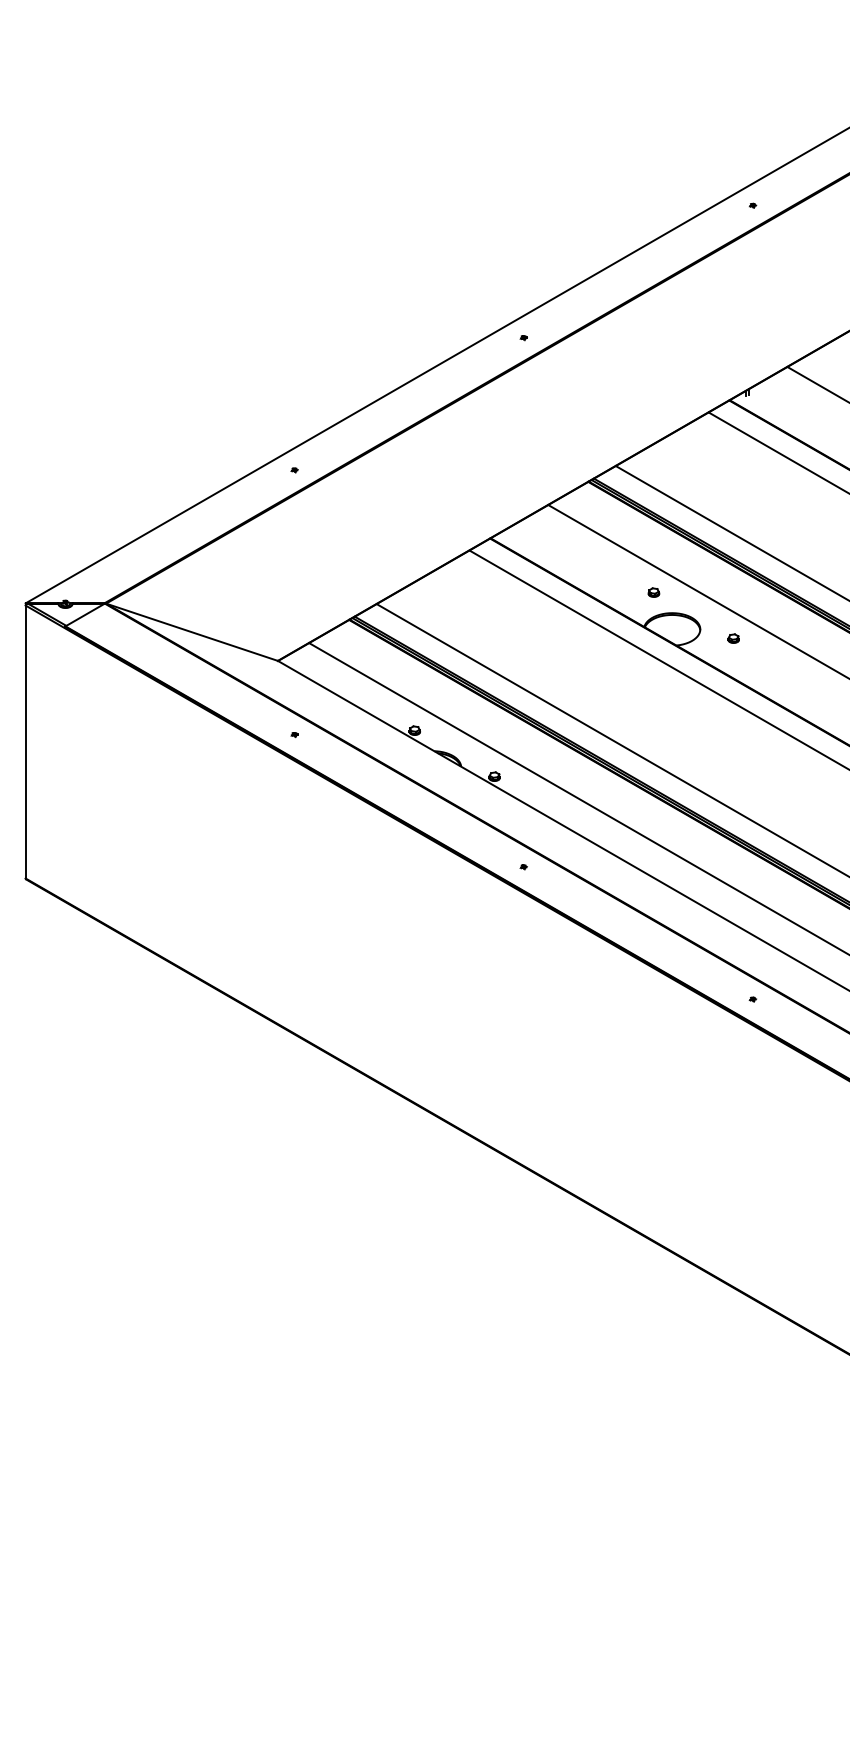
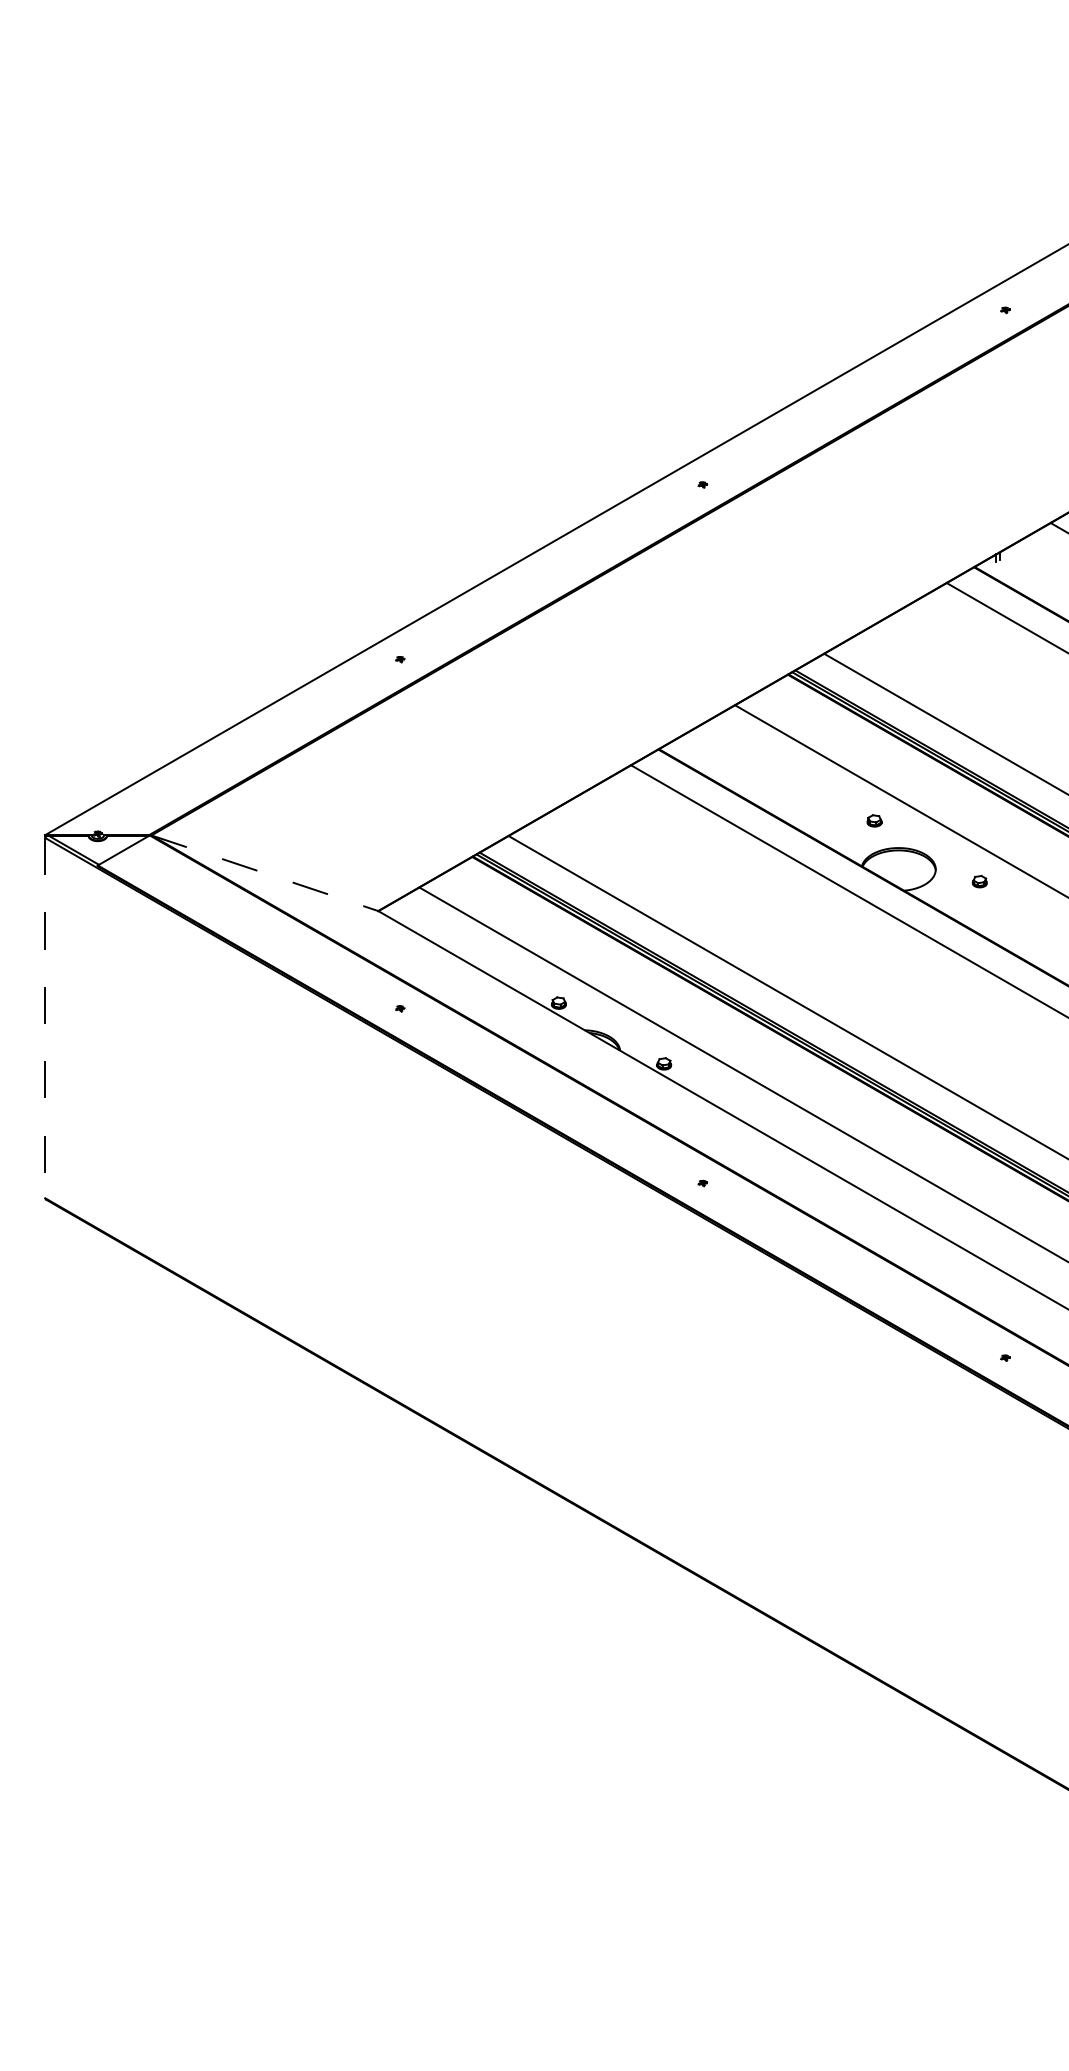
line: (192, 632) -> (265, 873), solid -> dashed
line: (25, 742) -> (45, 1018), solid -> dashed

